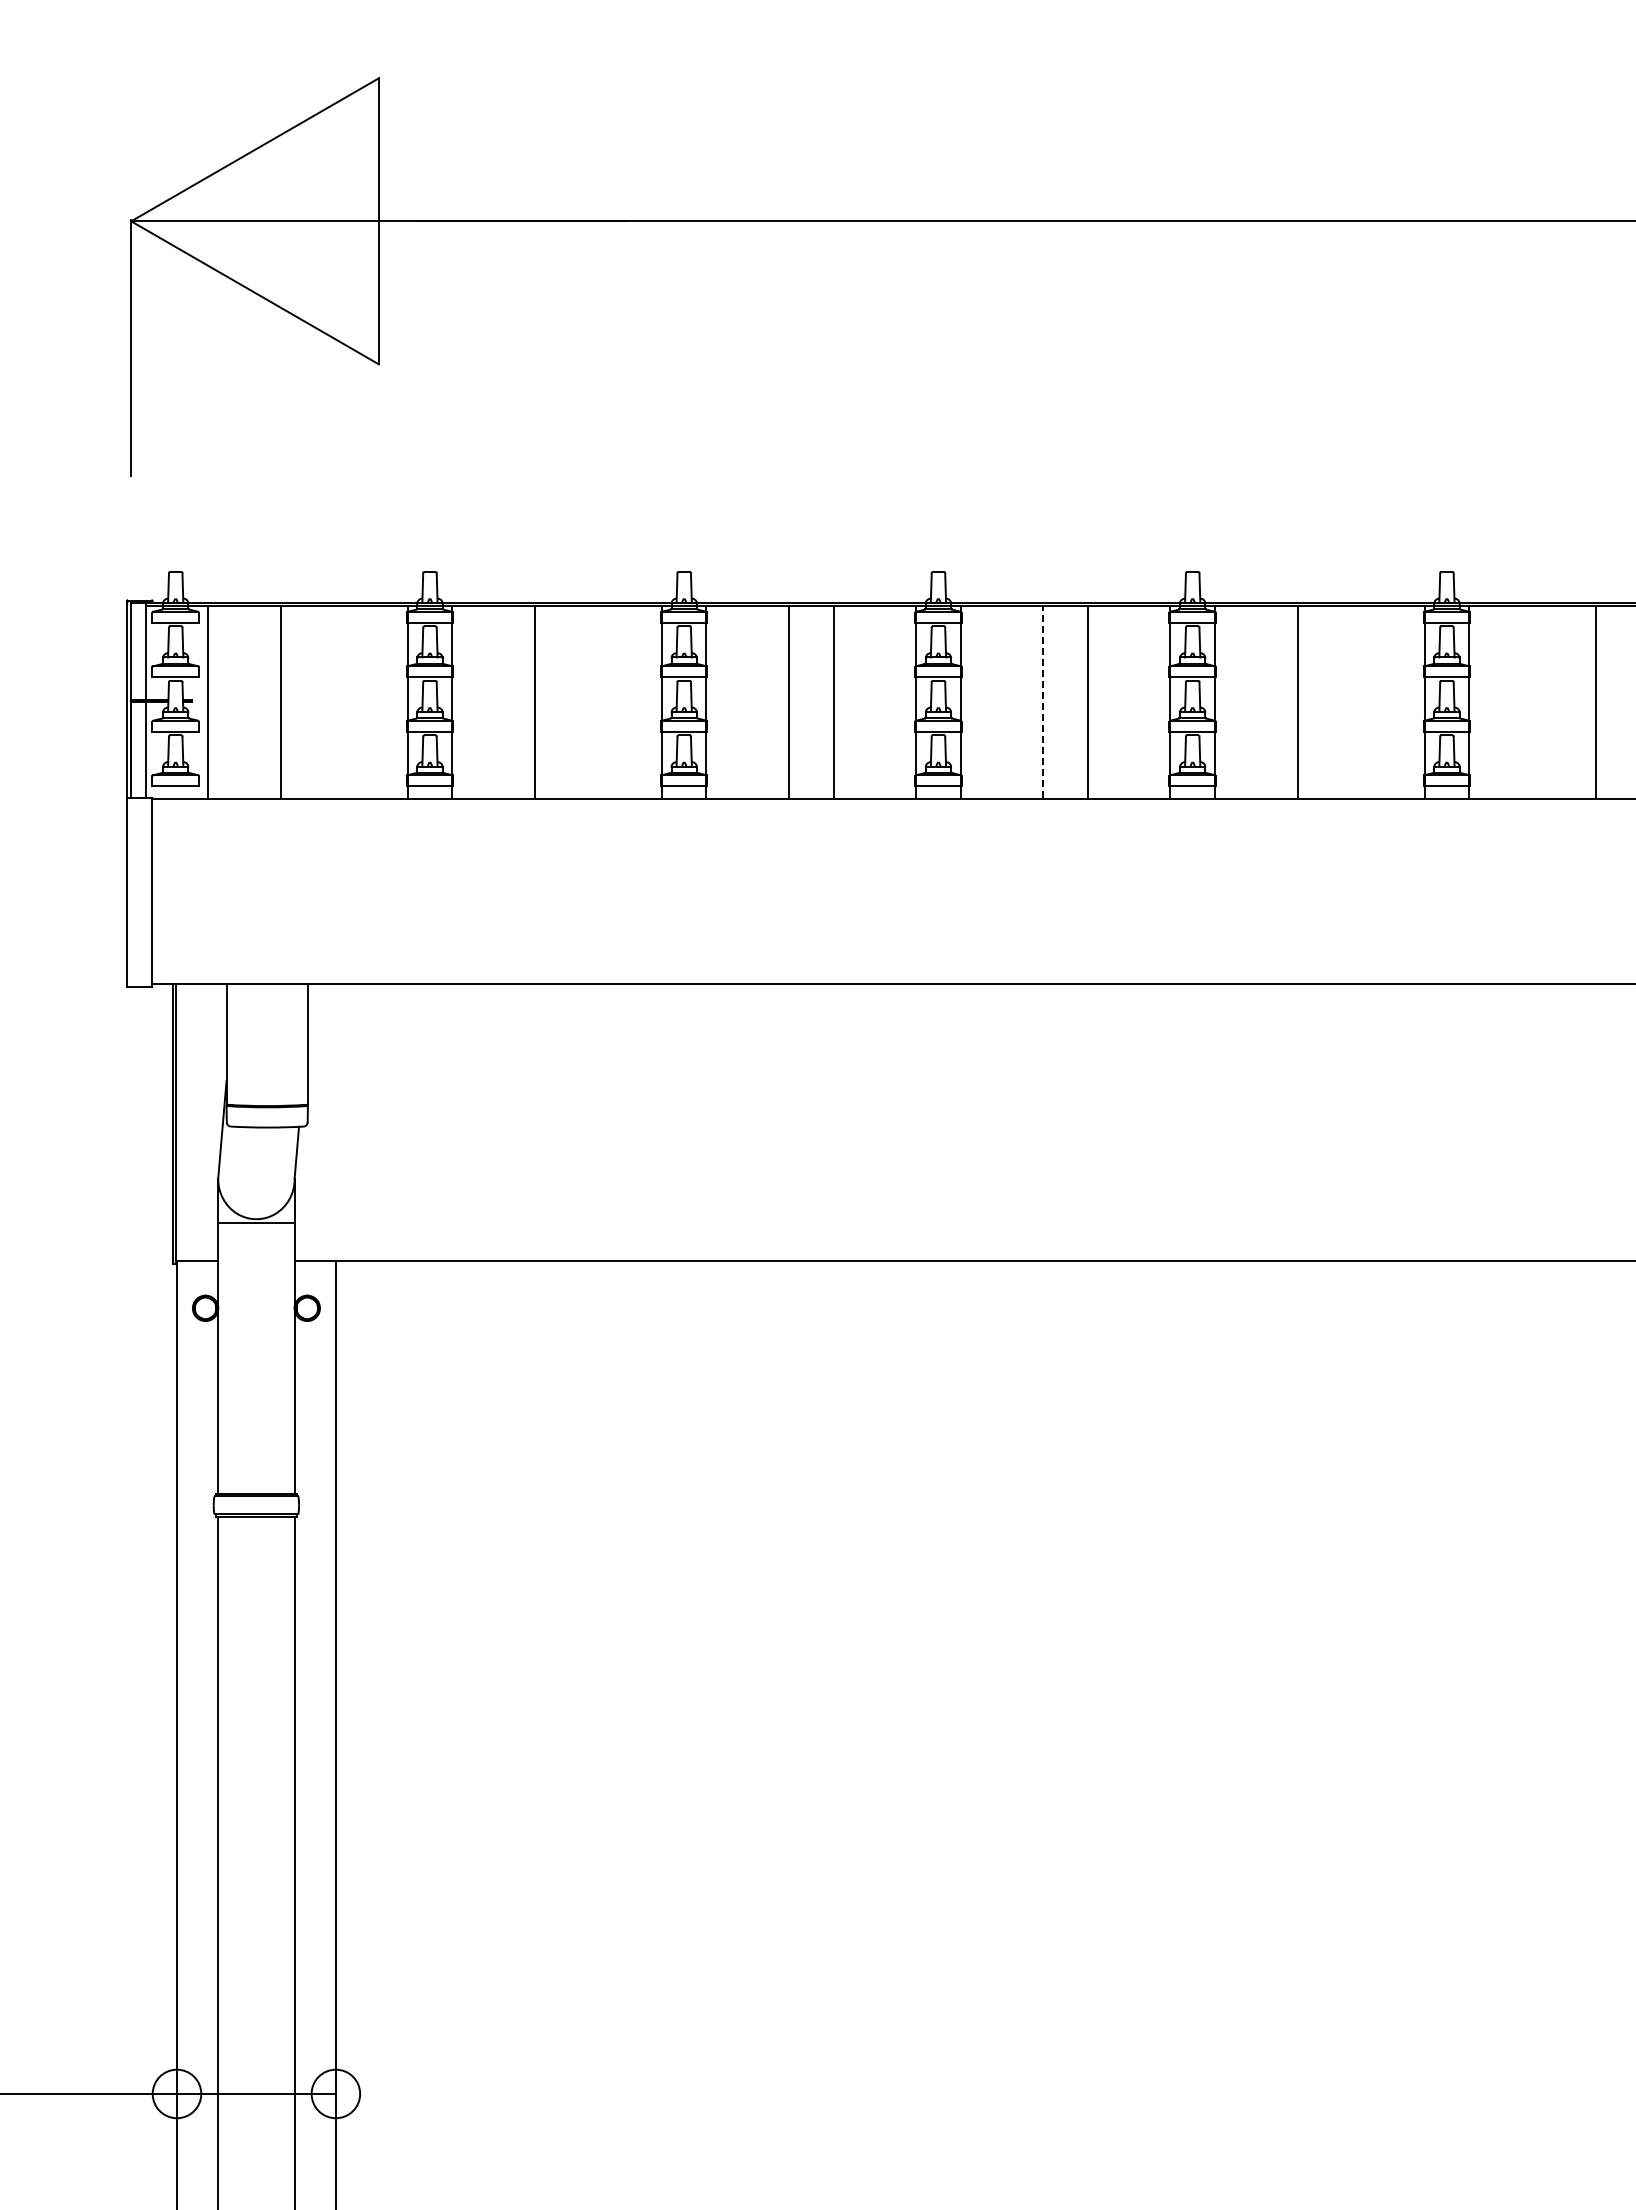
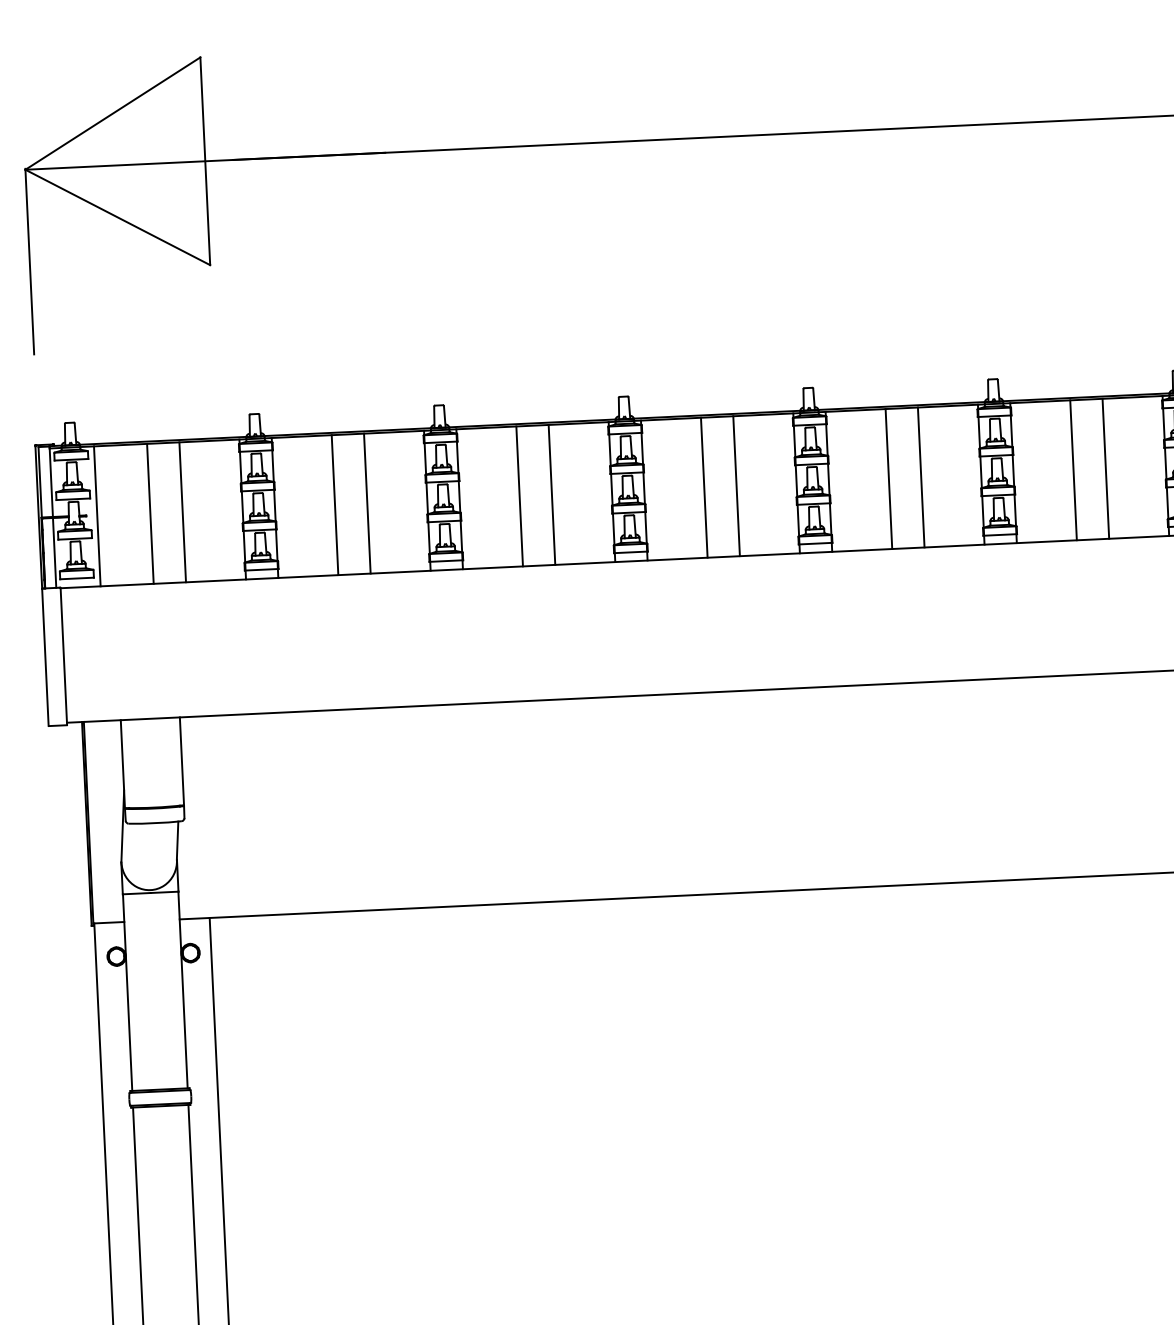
line: (325, 701) -> (182, 511), added
line: (579, 701) -> (367, 503), added
line: (1043, 701) -> (704, 487), dashed -> solid
line: (1342, 701) -> (921, 476), added
line: (1551, 701) -> (1073, 469), added

